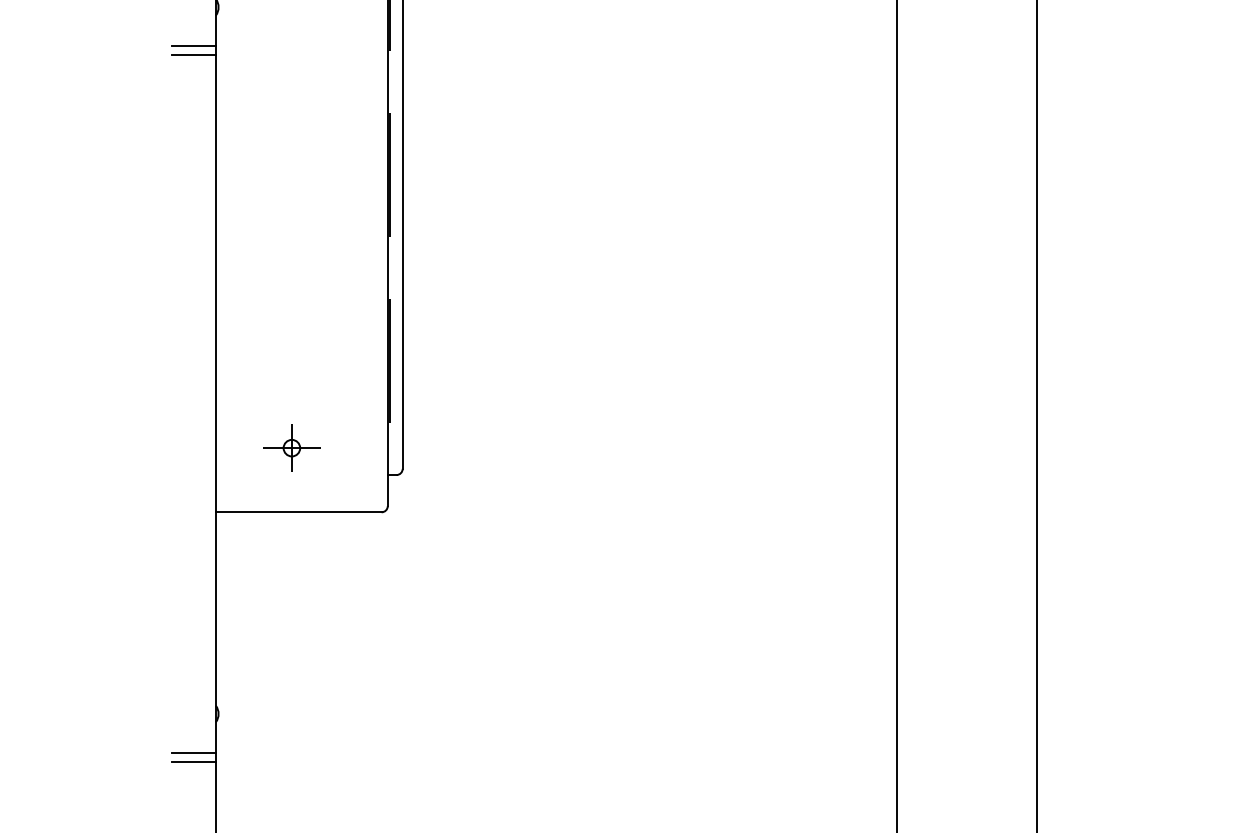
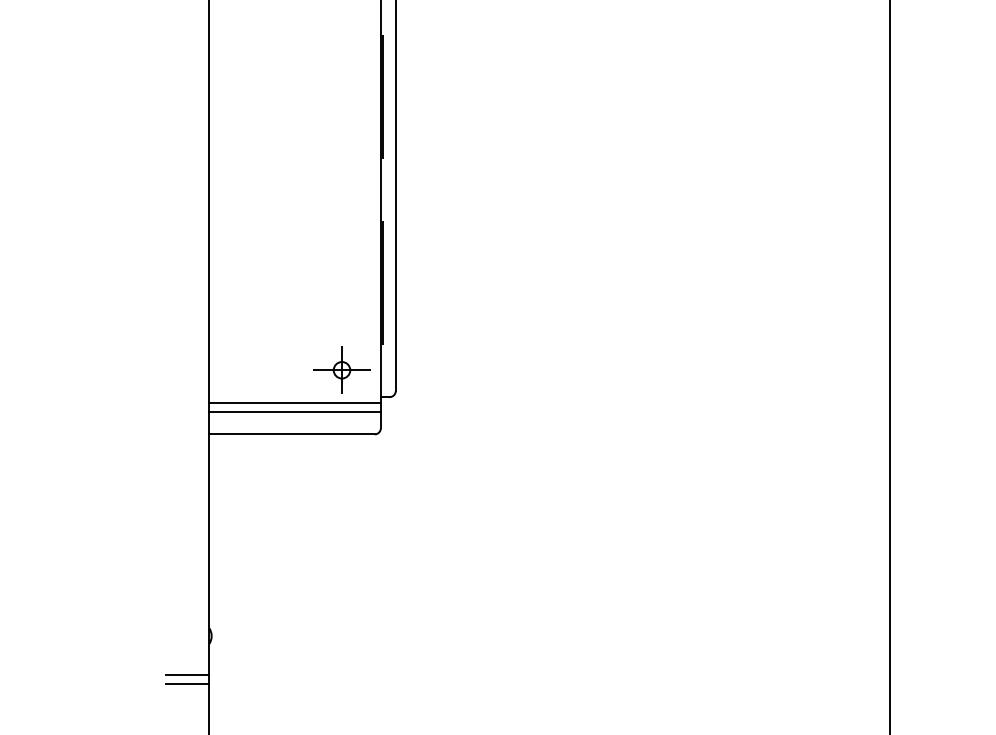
part: (291, 447) -> (341, 369), moved
line: (301, 480) -> (294, 402), added
line: (301, 489) -> (294, 411), added

